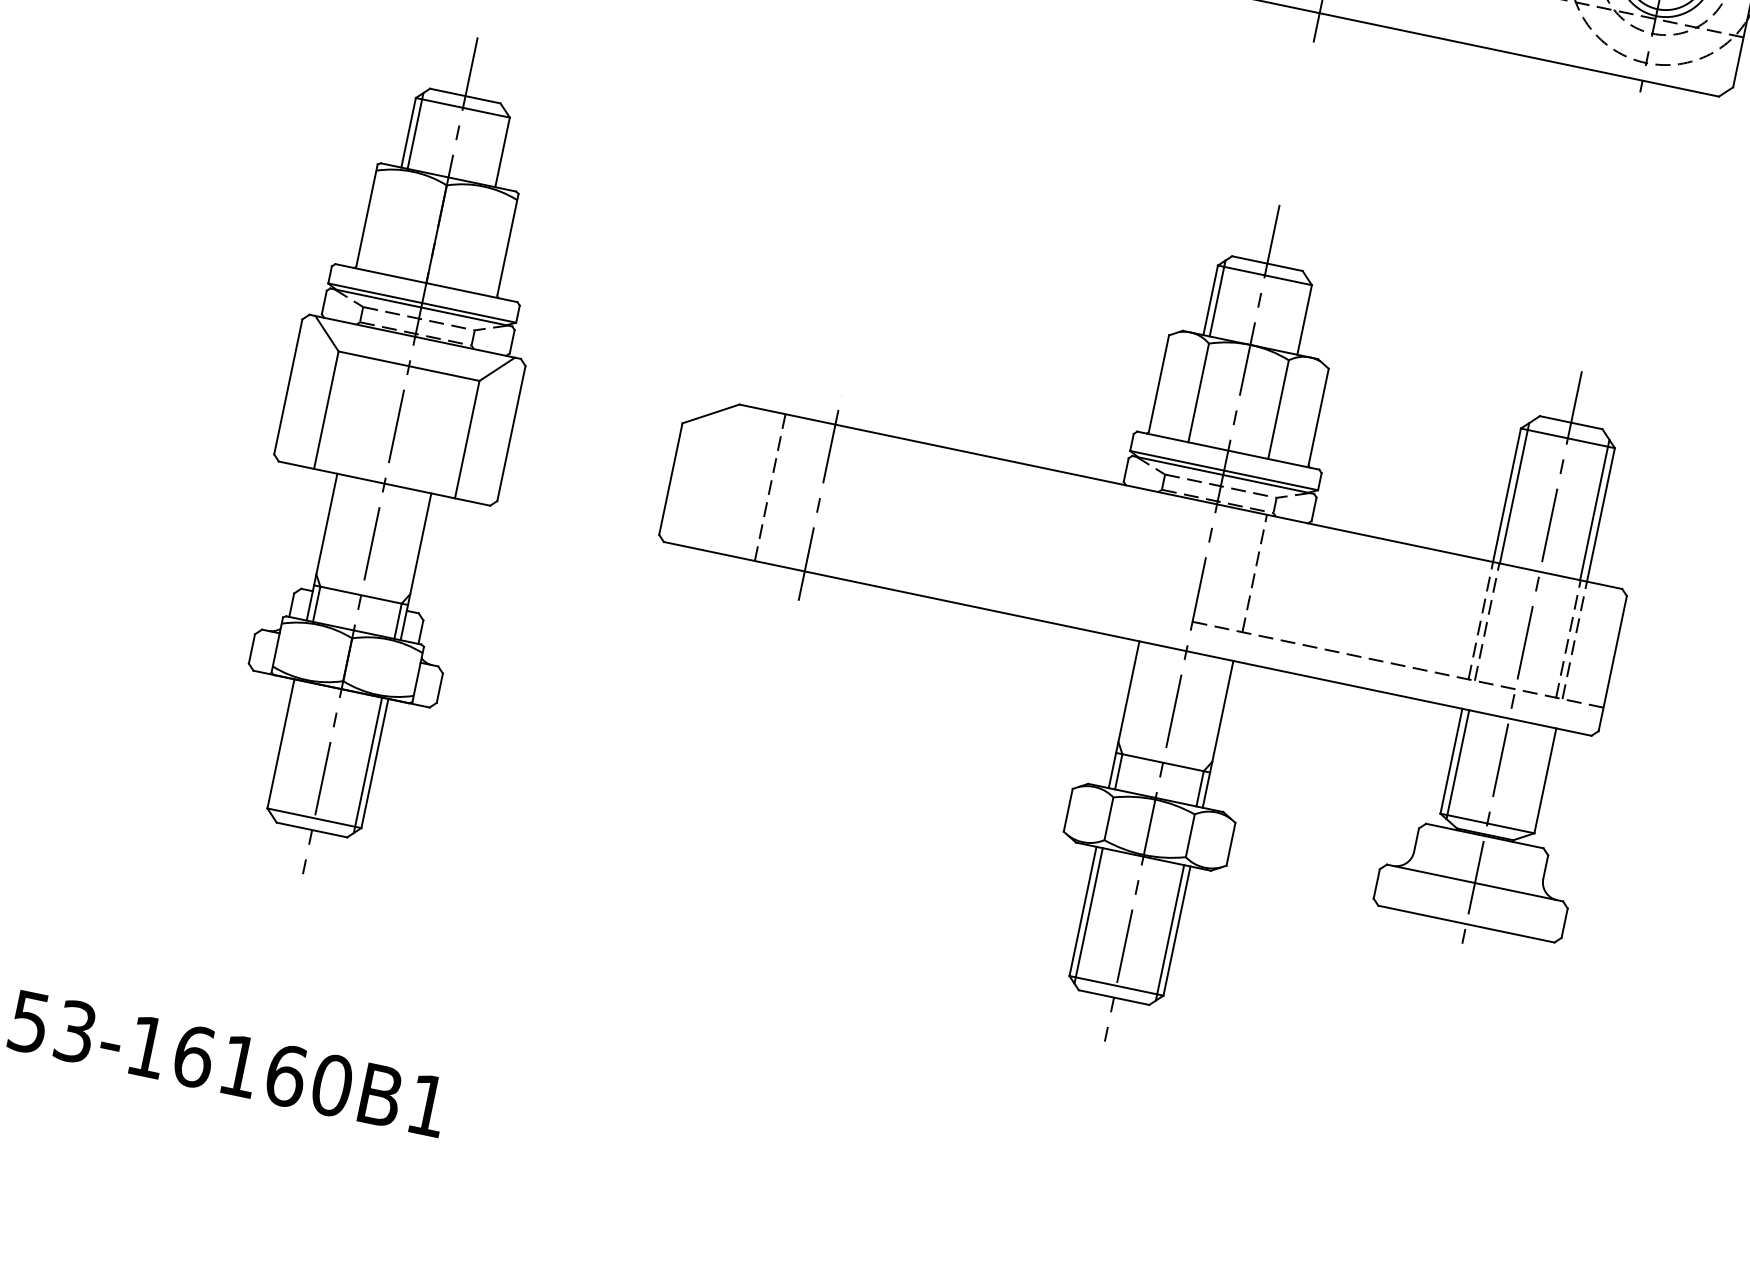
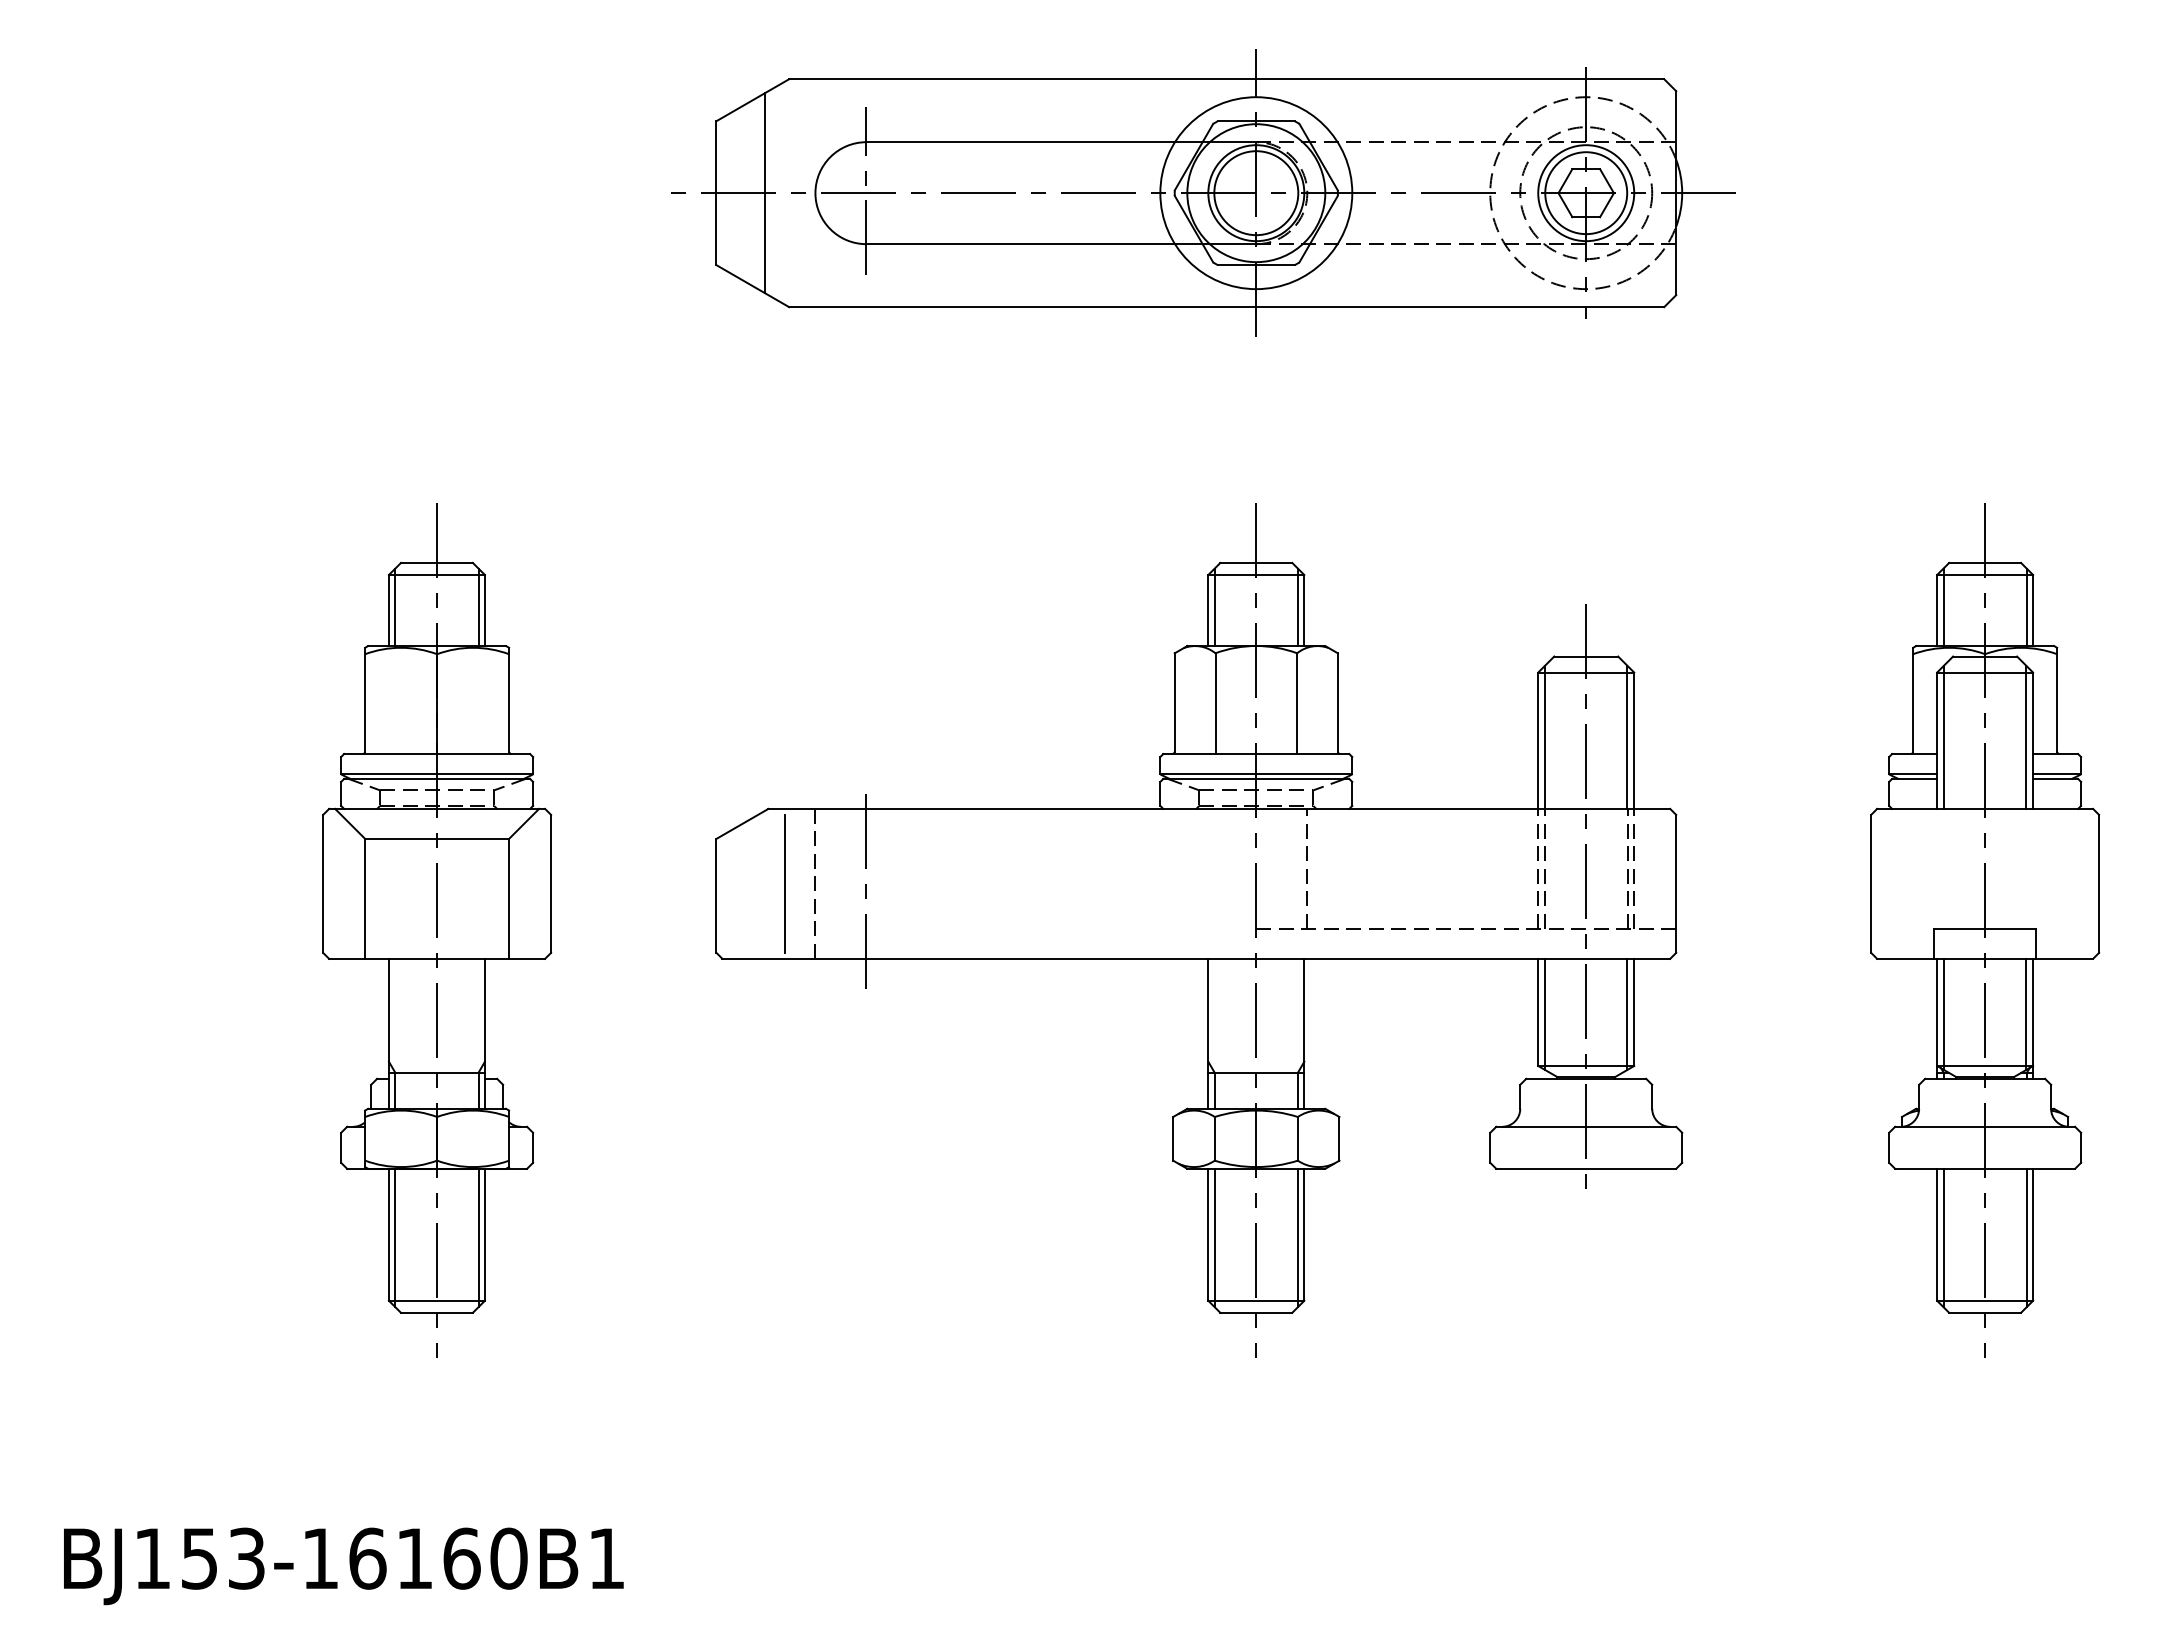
line: (496, 148) -> (478, 607), added
line: (1298, 315) -> (1297, 607), added
line: (739, 480) -> (784, 883), added
line: (286, 747) -> (395, 1237), added
line: (1538, 781) -> (1627, 1014), added

